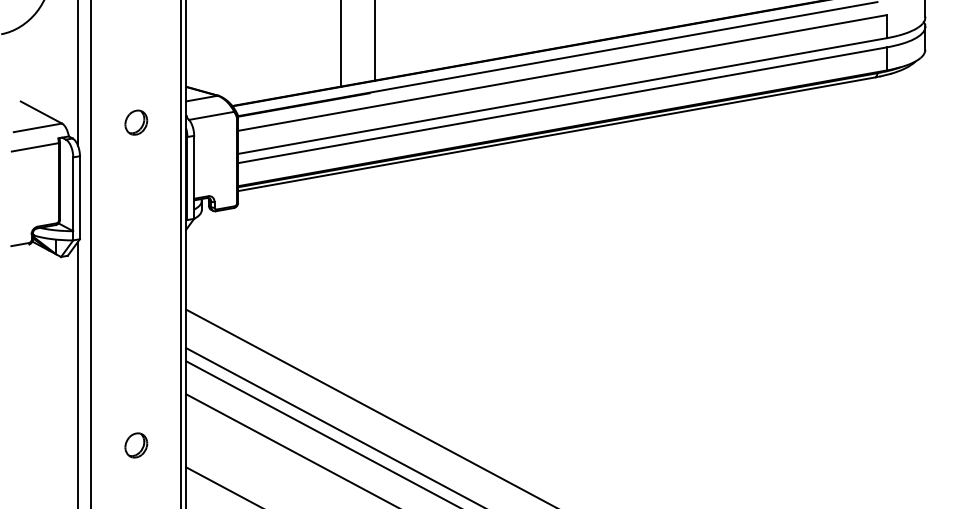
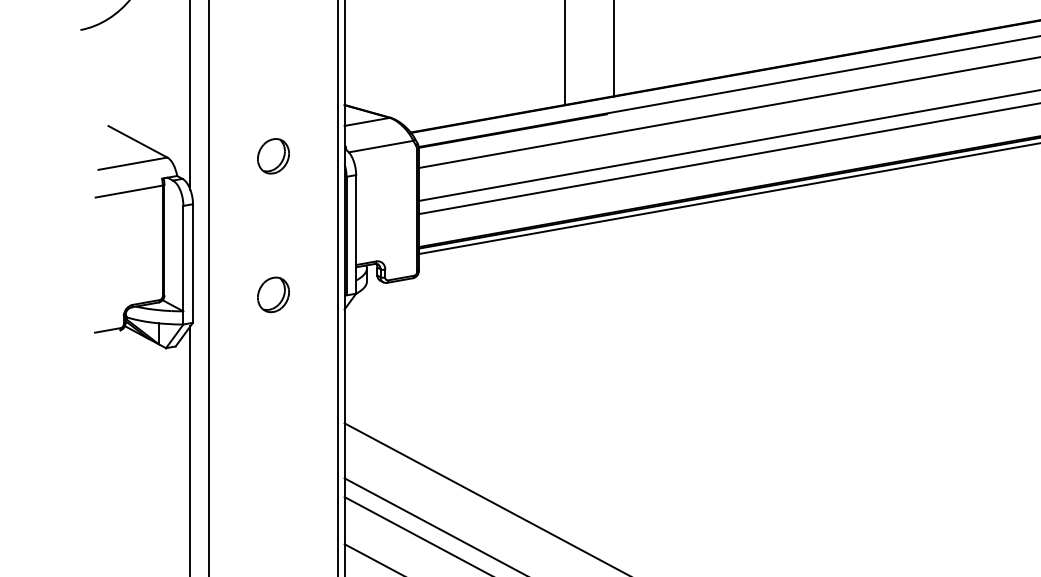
part: (136, 219) -> (273, 294), added

